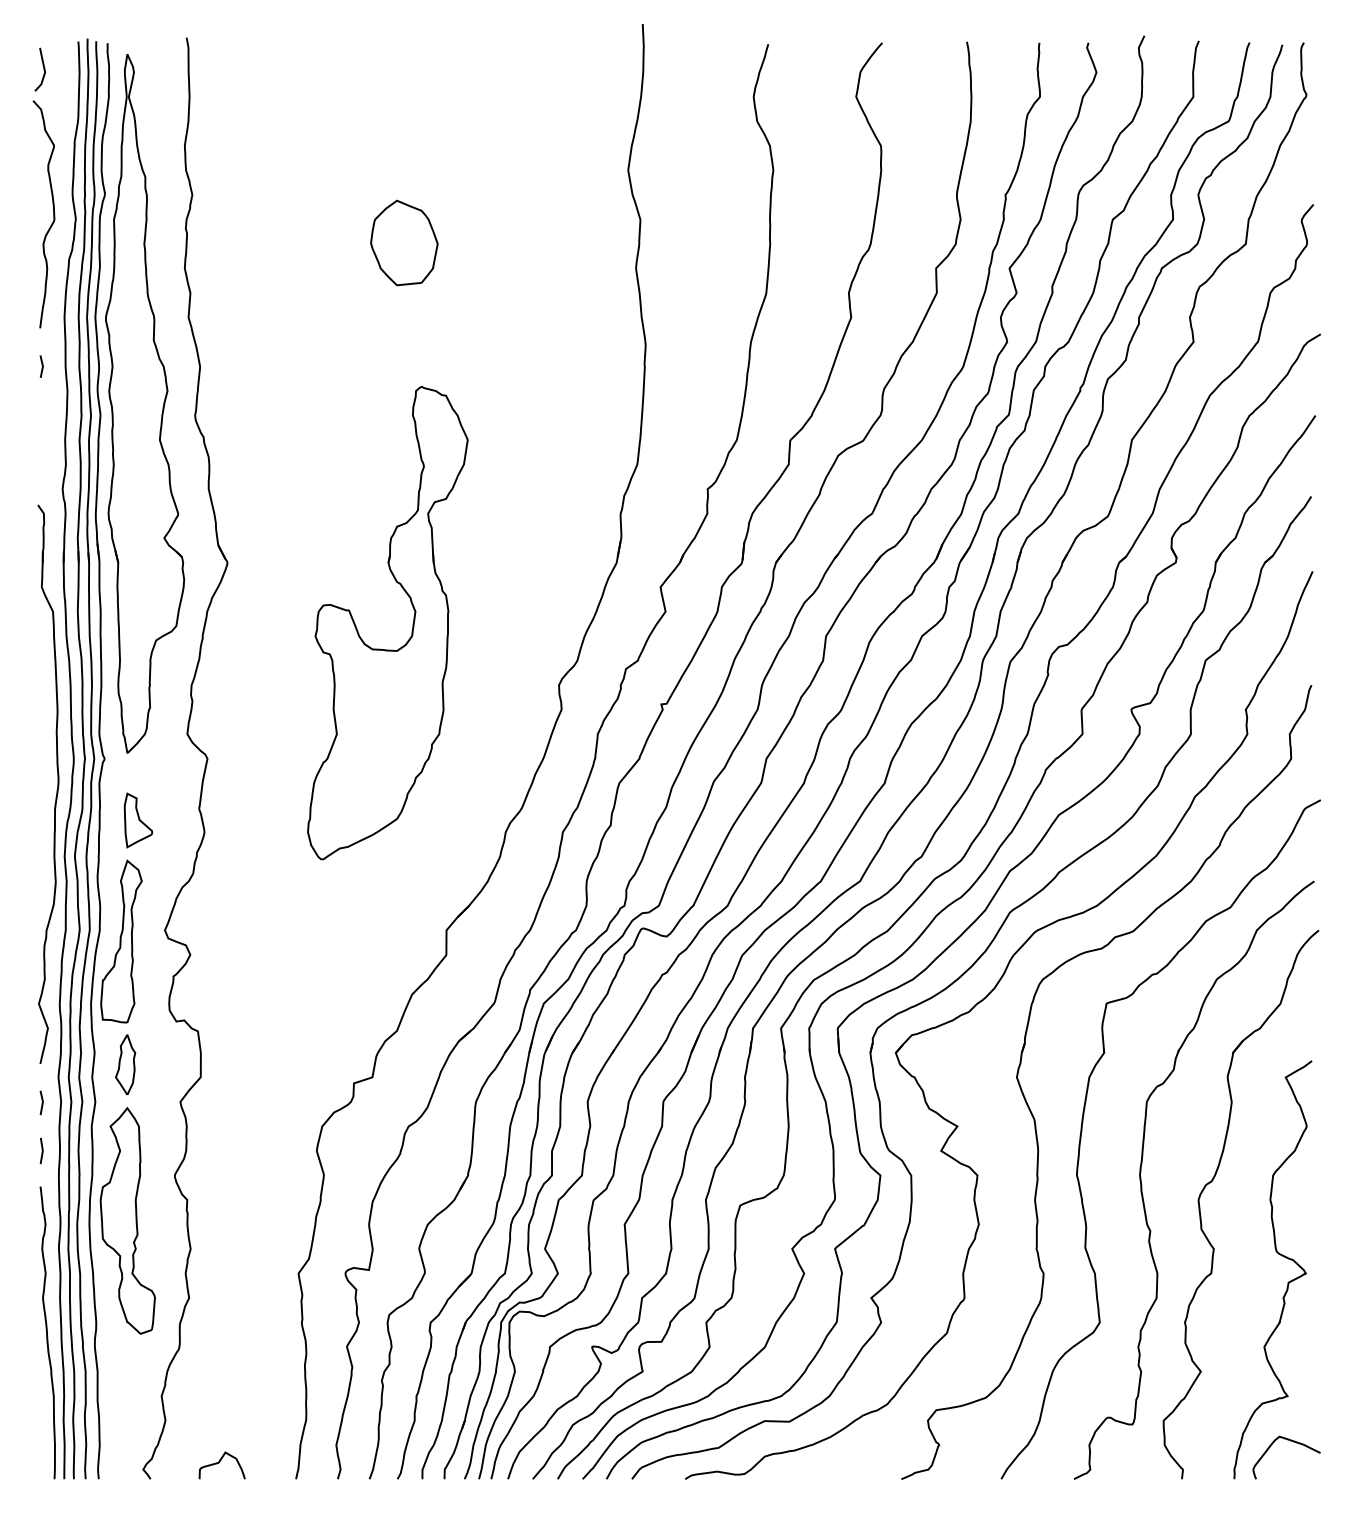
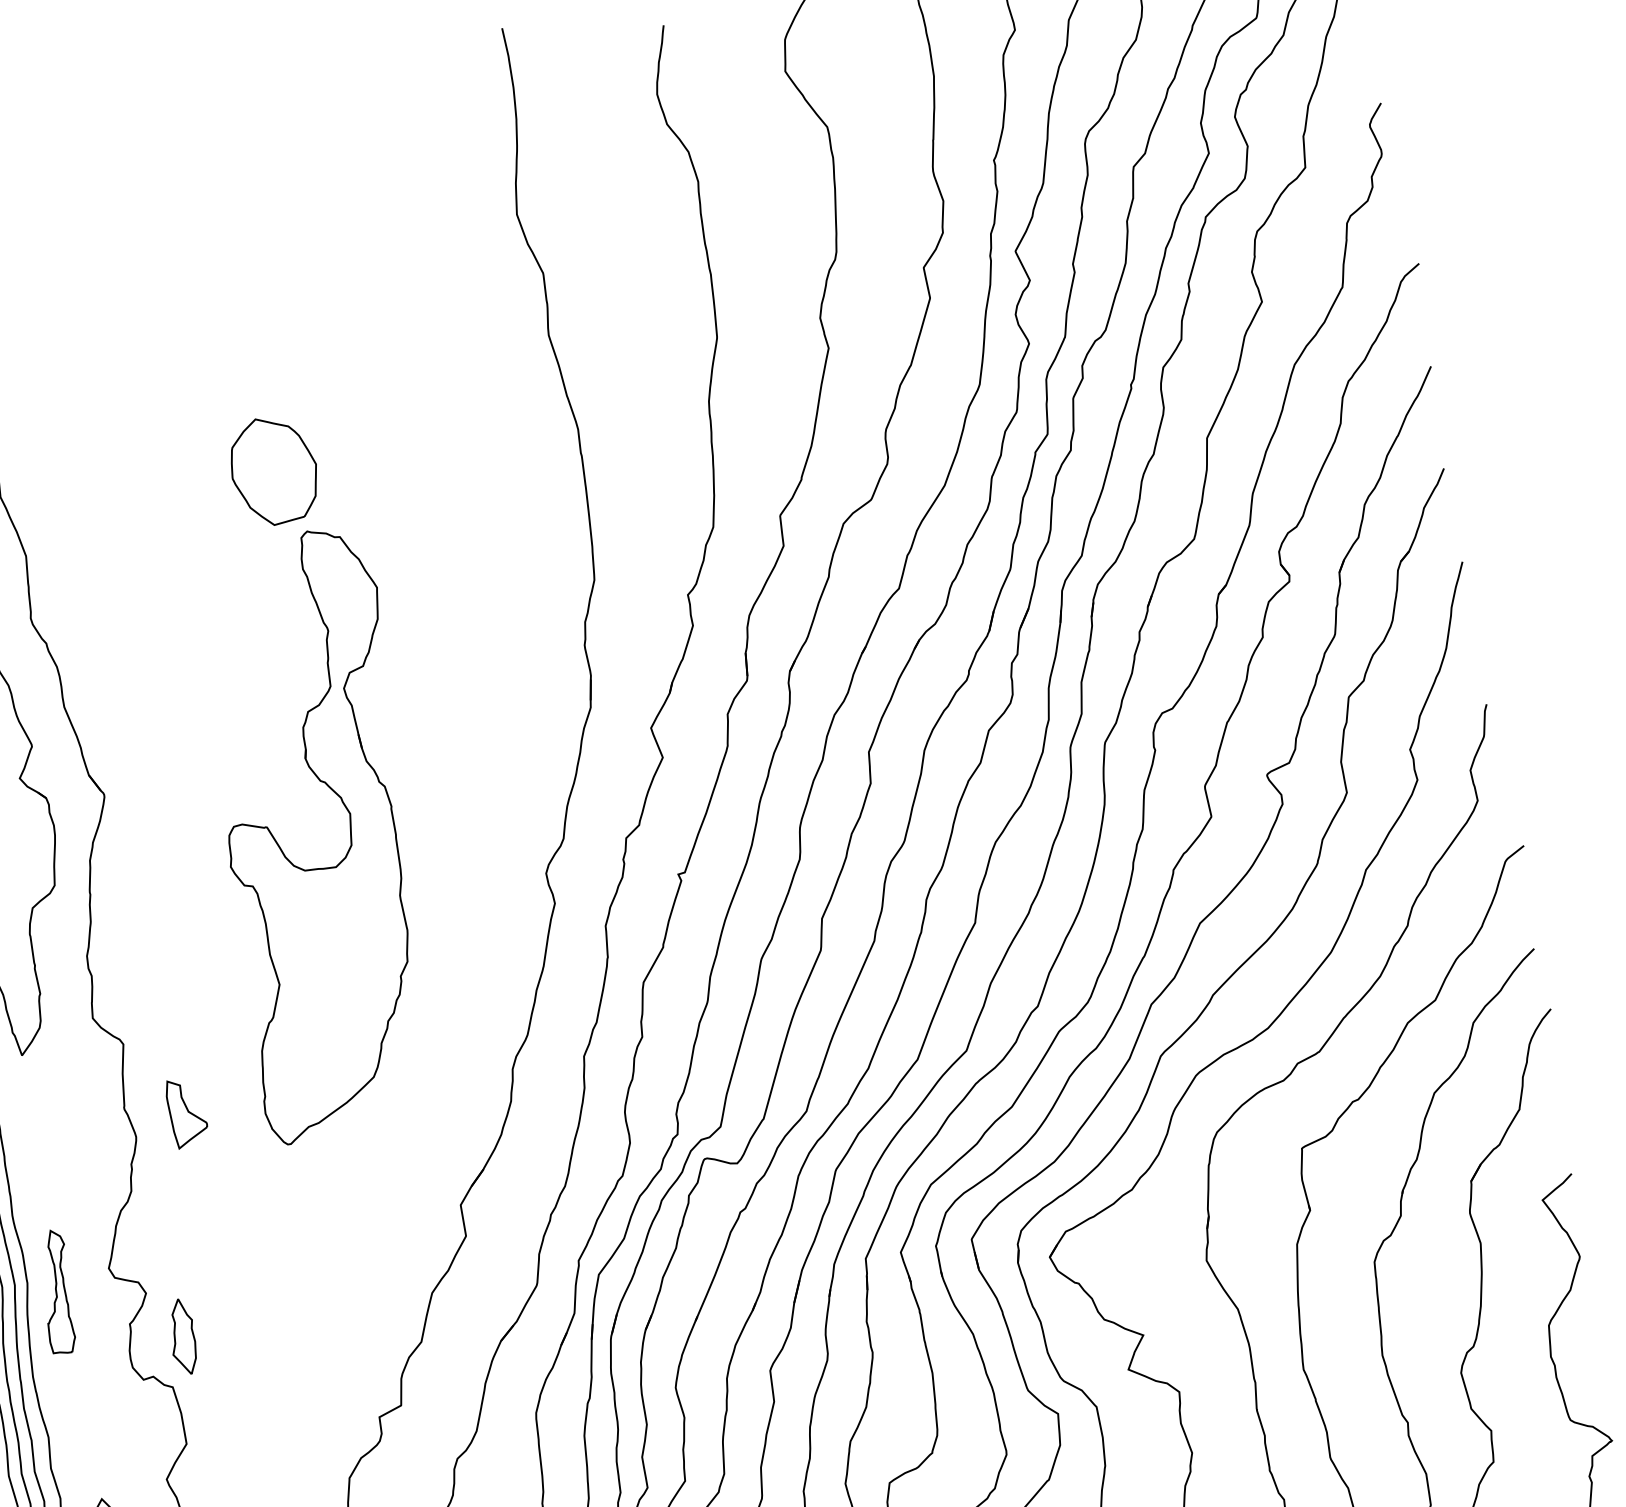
part: (404, 242) -> (274, 469), moved
part: (138, 820) -> (187, 1112), moved
part: (121, 941) -> (57, 1292), size x0.6
part: (125, 1064) -> (182, 1336), moved

